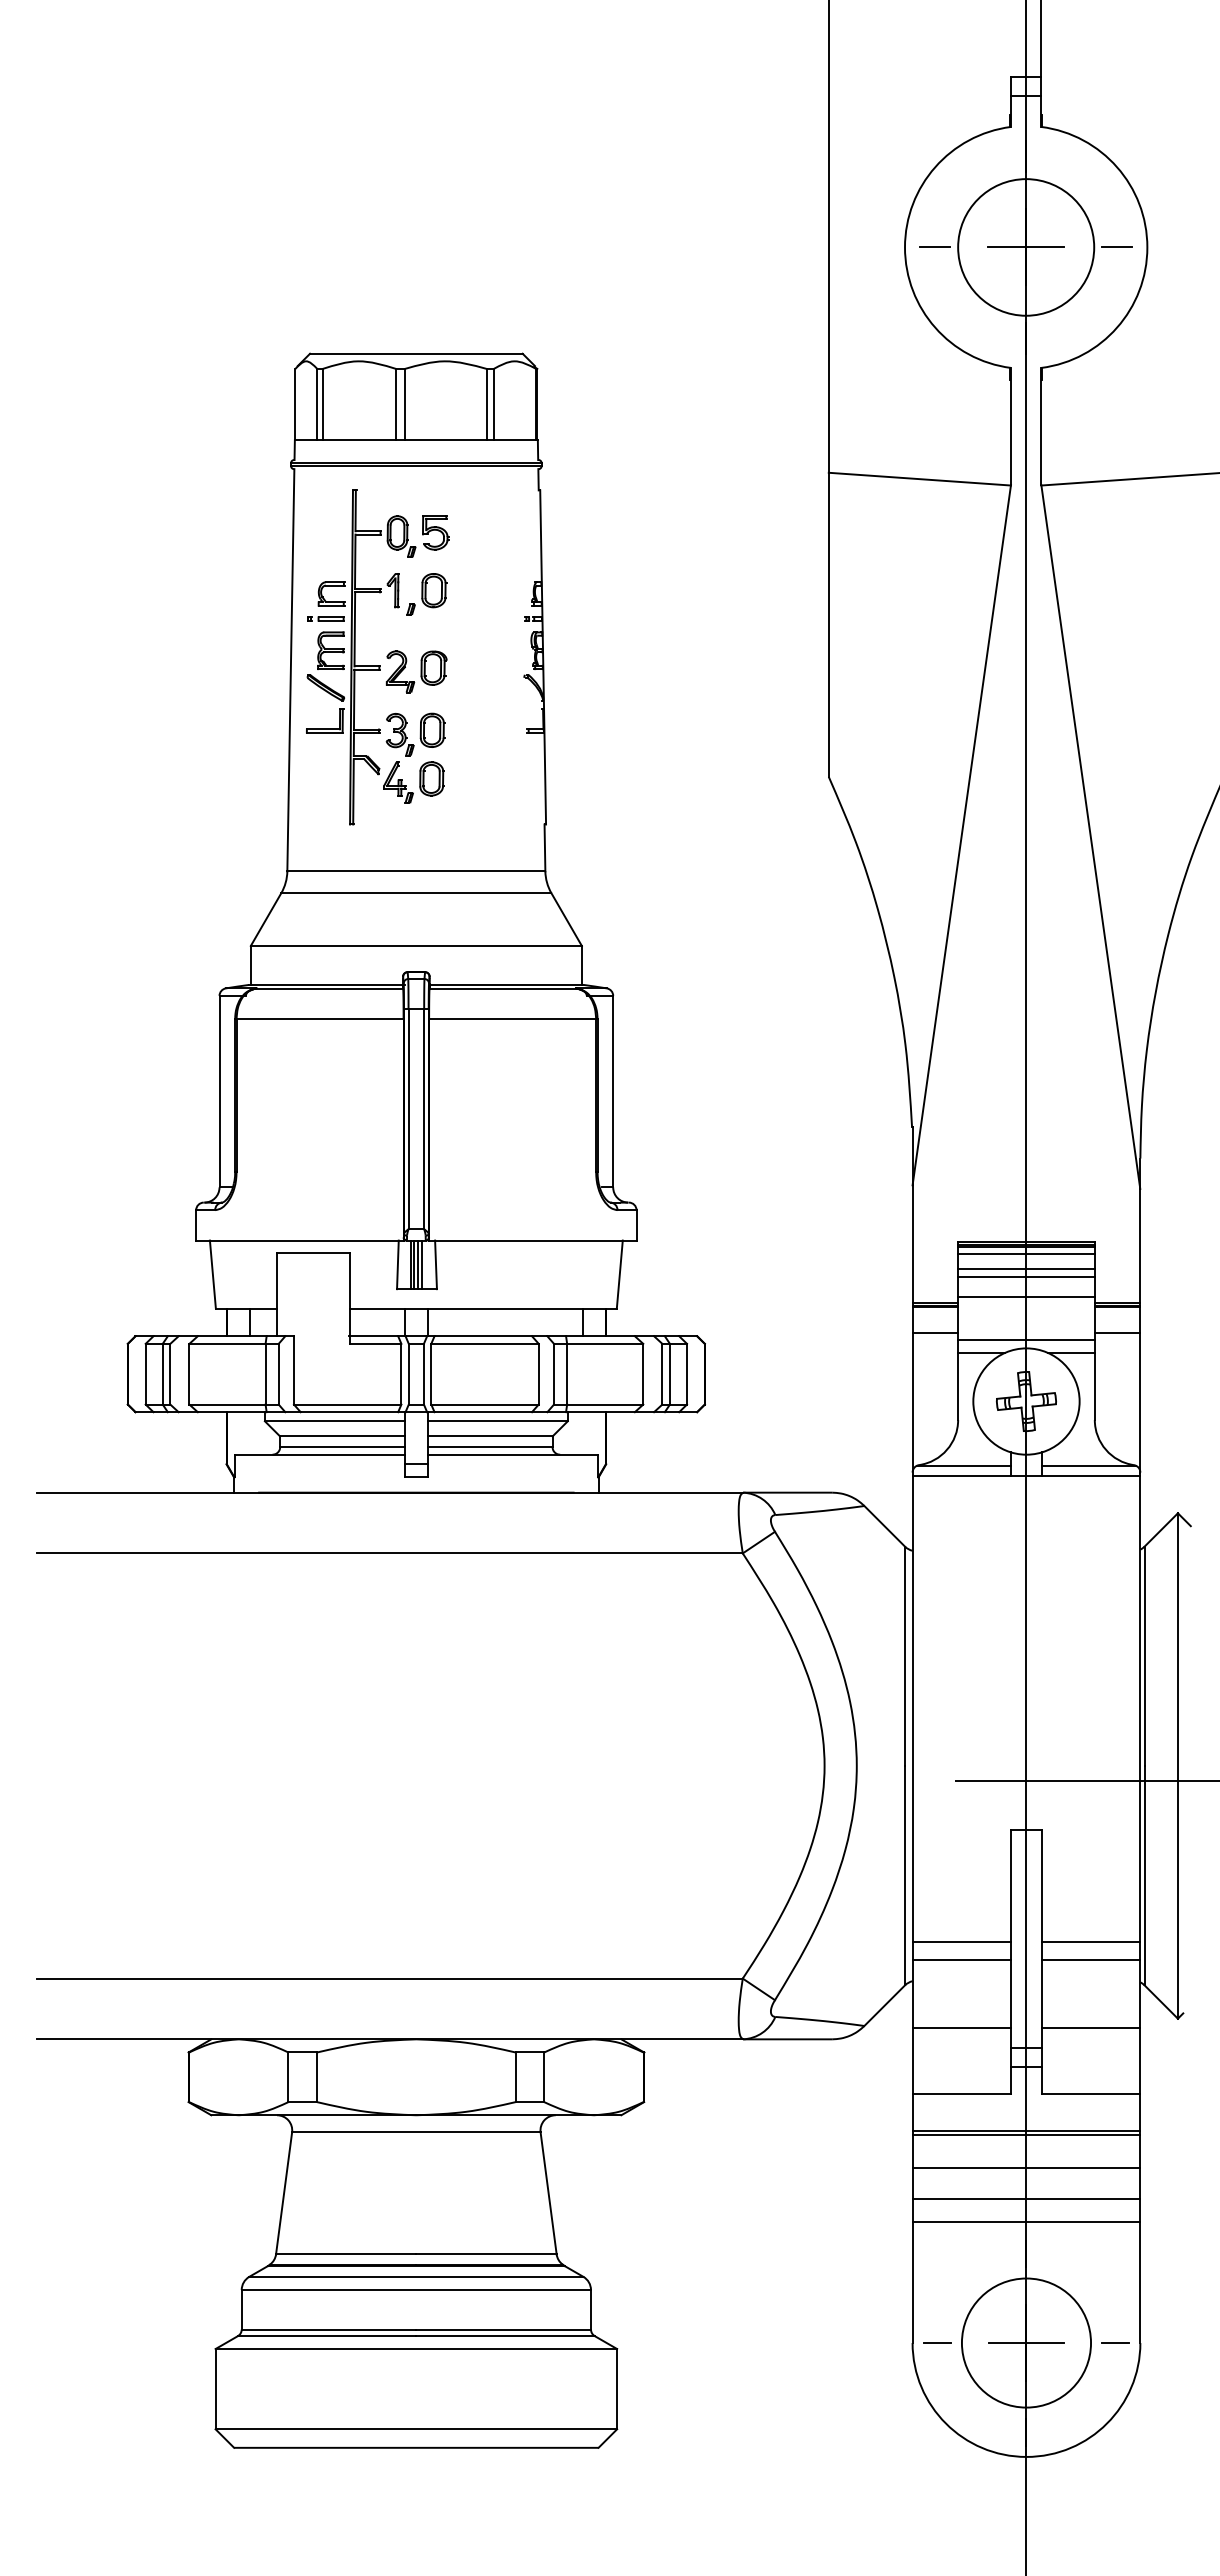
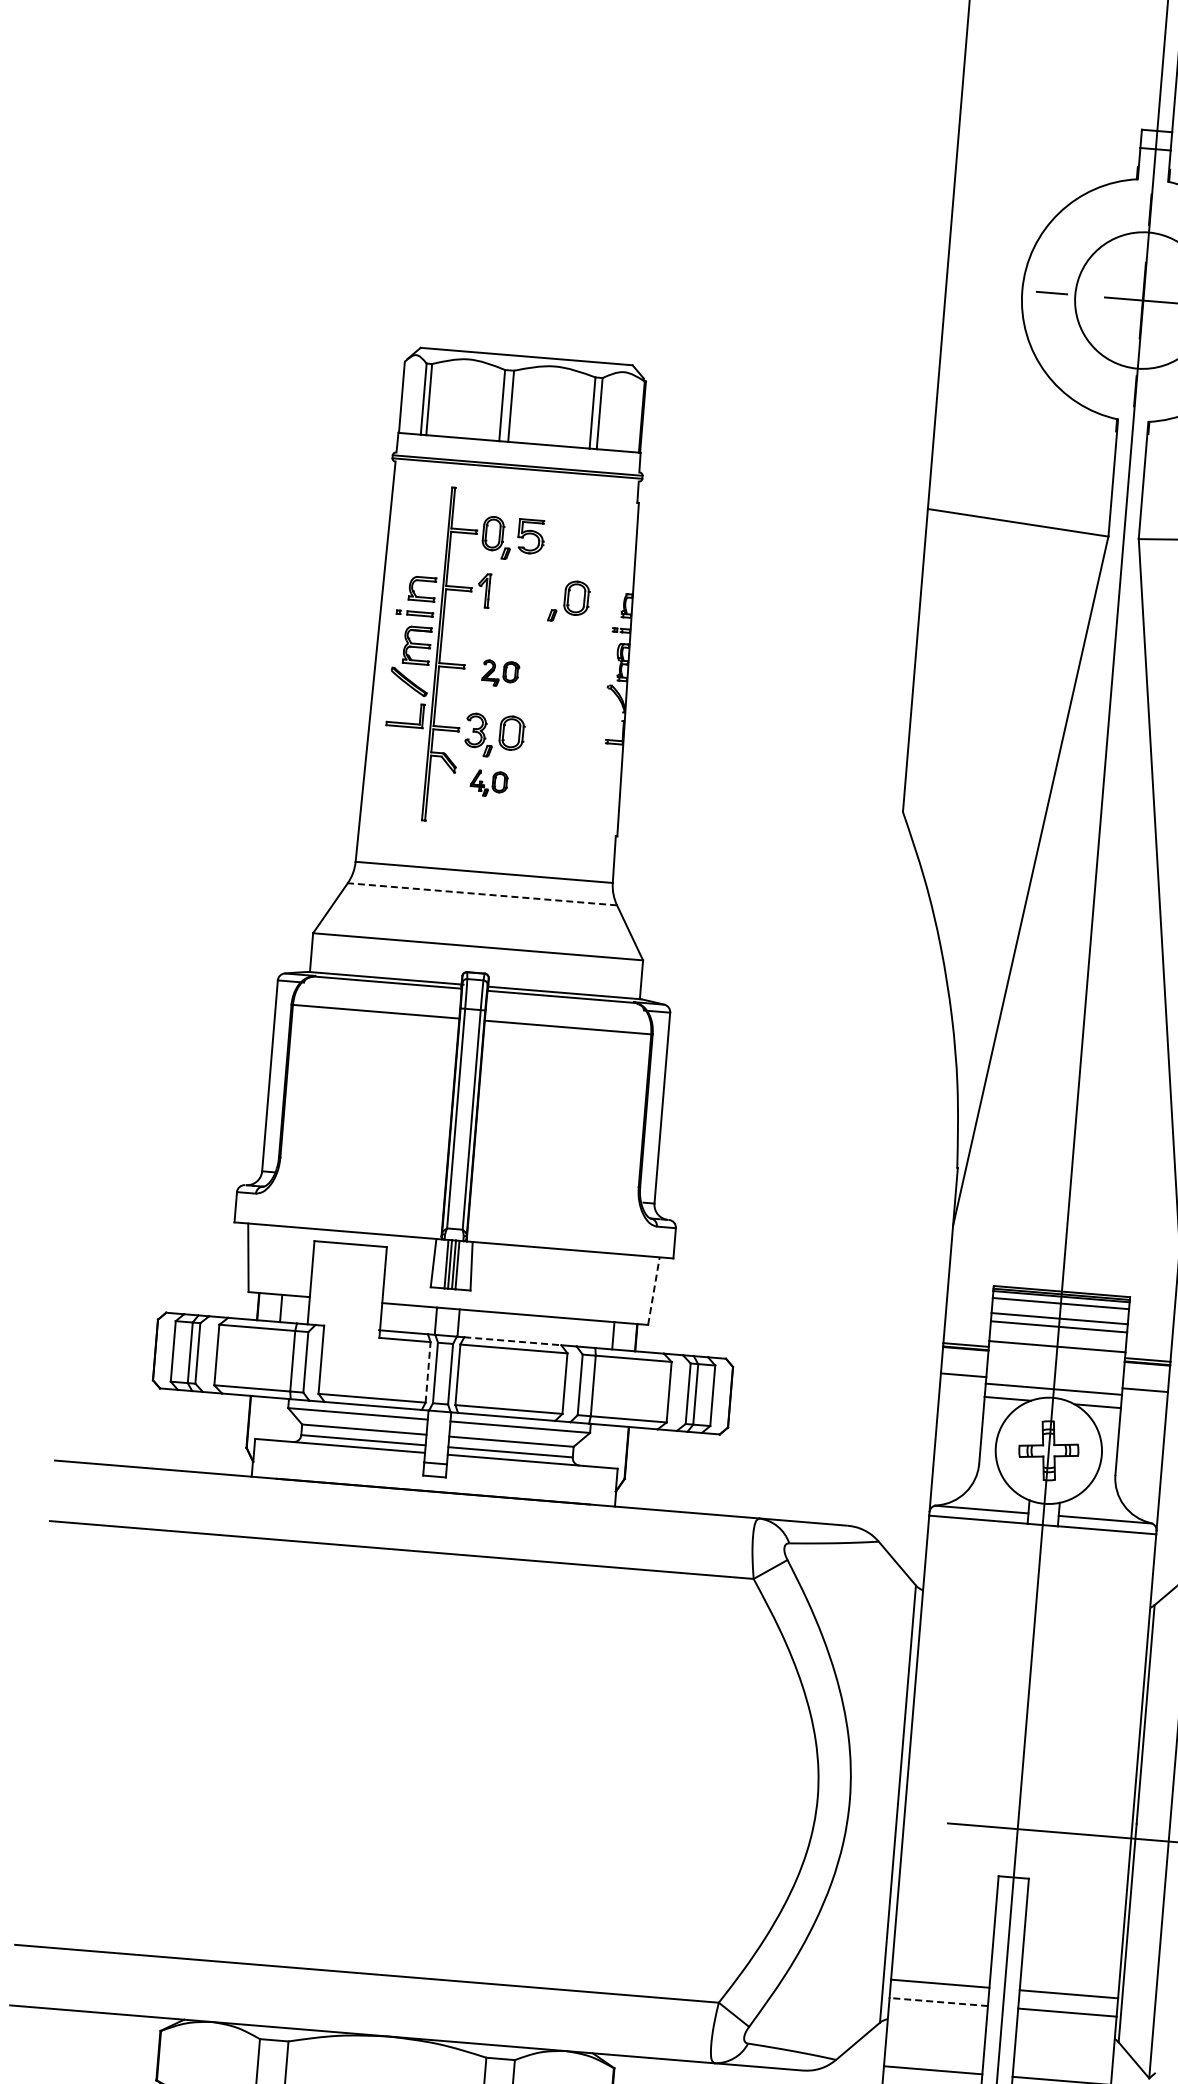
part: (426, 594) -> (568, 601), moved
part: (416, 671) -> (500, 673), size x0.6
part: (413, 782) -> (488, 783), size x0.6
line: (415, 893) -> (481, 894), solid -> dashed
line: (619, 1274) -> (653, 1290), solid -> dashed
line: (483, 1336) -> (513, 1341), solid -> dashed
line: (401, 1373) -> (428, 1371), solid -> dashed
line: (961, 1959) -> (938, 2001), solid -> dashed

